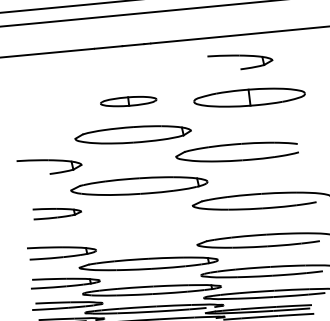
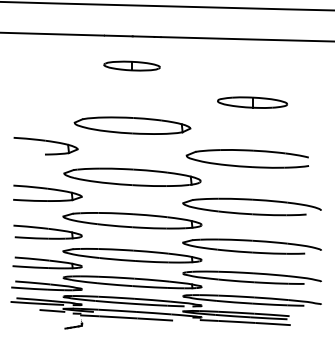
part: (240, 61) -> (247, 65), removed
part: (249, 97) -> (252, 102), size x0.62
part: (128, 101) -> (131, 65), moved
part: (236, 145) -> (247, 151), moved
part: (56, 211) -> (47, 192), size x1.43
part: (144, 228) -> (132, 220), added

